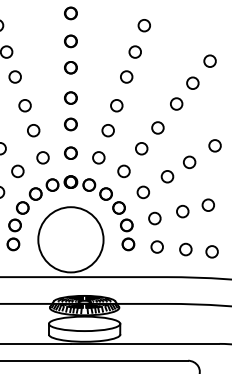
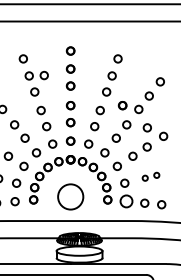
circle: (28, 51) -> (43, 75), added
part: (151, 97) -> (122, 105), added
circle: (188, 132) -> (146, 127), added
part: (194, 208) -> (150, 176), size x0.7
circle: (70, 239) -> (70, 196), size x0.6
circle: (155, 246) -> (125, 201), size x1.6

